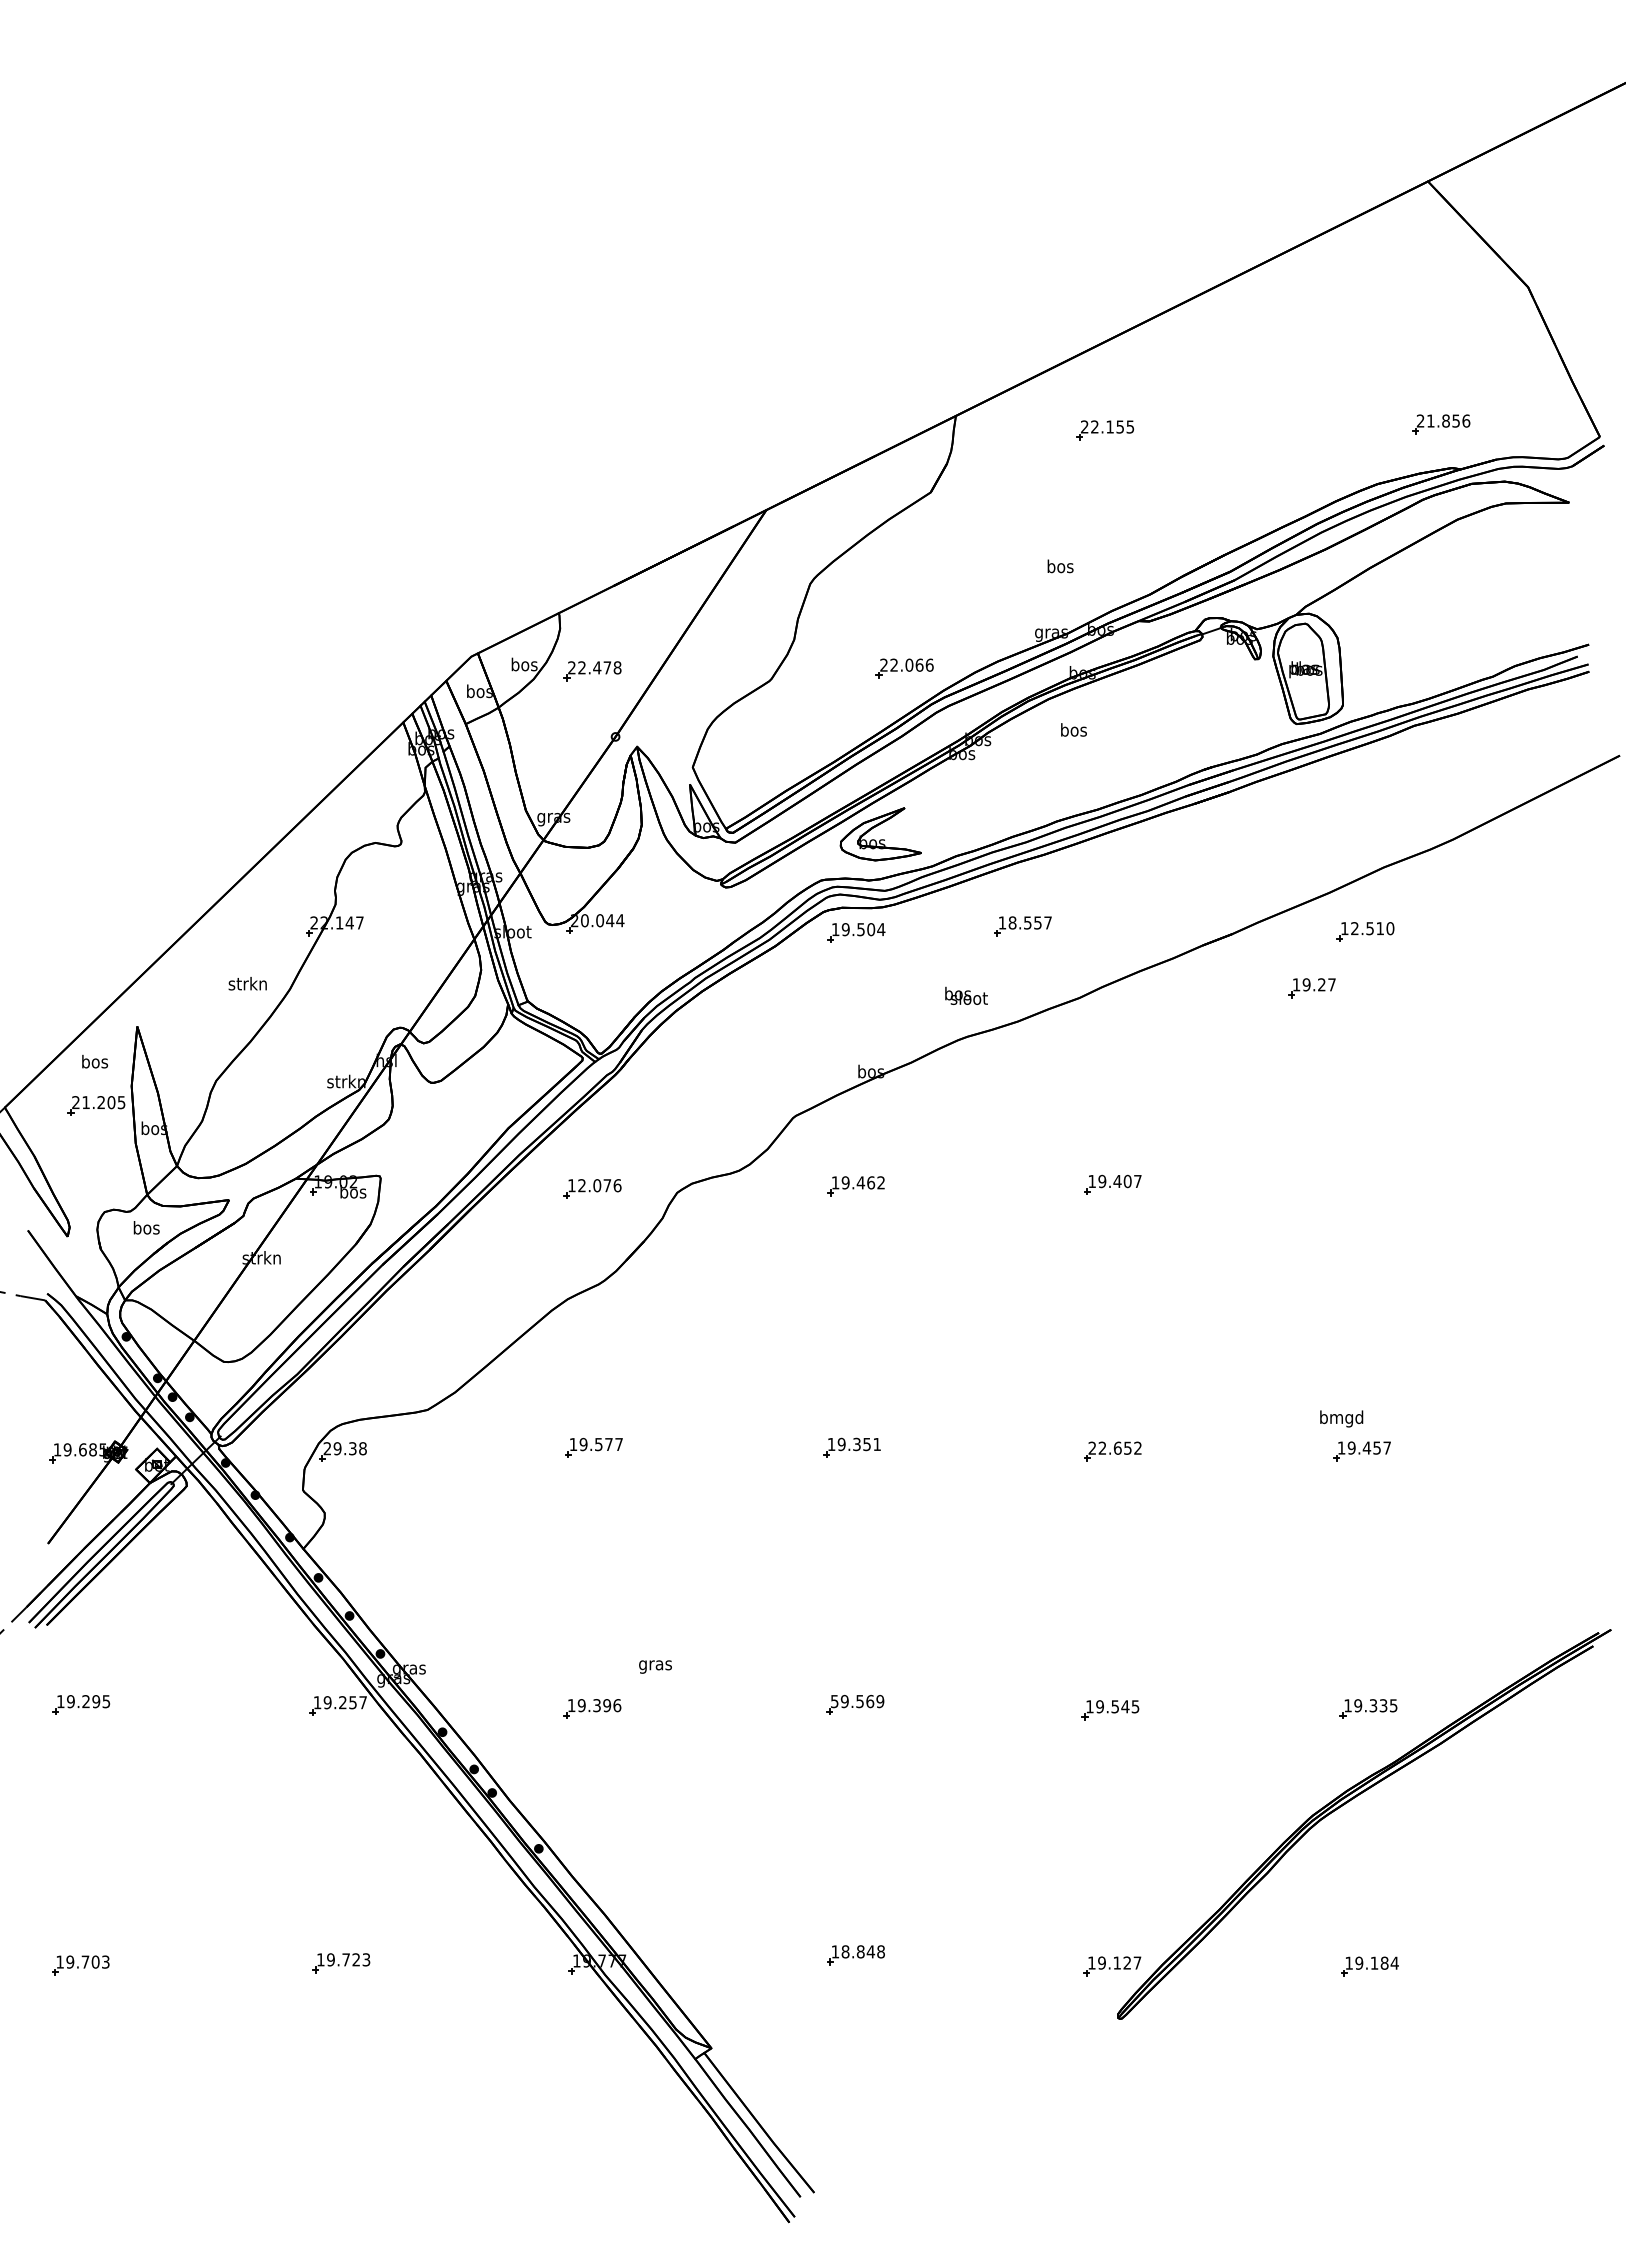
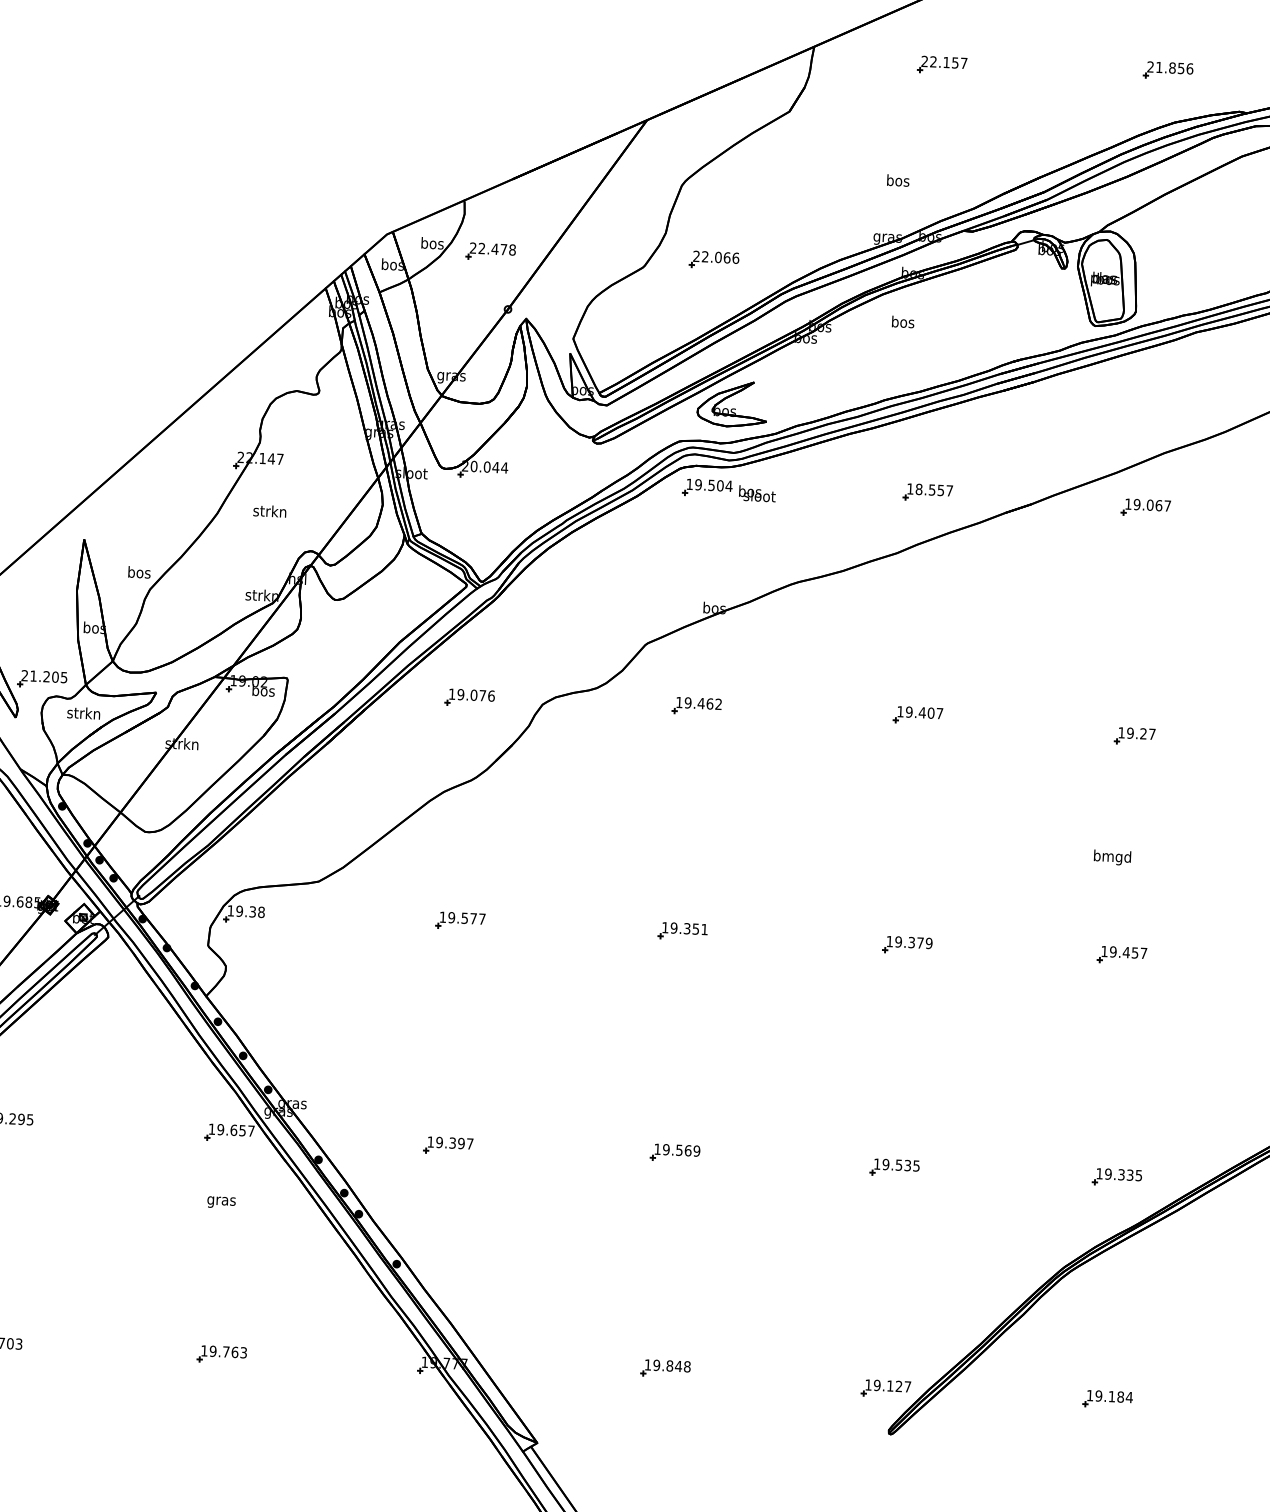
part: (1441, 424) -> (1168, 70), moved
text: (1130, 426) -> (964, 62), 22.155 -> 22.157
part: (904, 668) -> (714, 260), moved
part: (1022, 926) -> (927, 492), moved
text: (1372, 928) -> (1152, 505), 12.510 -> 19.067
text: (247, 983) -> (269, 511), moved
part: (1311, 988) -> (1134, 736), moved
text: (966, 995) -> (757, 493), moved
text: (95, 1061) -> (139, 572), moved
part: (96, 1105) -> (42, 679), moved
text: (581, 1185) -> (460, 694), 12.076 -> 19.076
text: (146, 1227) -> (84, 712), bos -> strkn
text: (1341, 1418) -> (1112, 857), moved
text: (1114, 1447) -> (908, 941), 22.652 -> 19.379
text: (327, 1448) -> (230, 910), 29.38 -> 19.38
text: (655, 1666) -> (221, 1202), moved
text: (834, 1701) -> (657, 1149), 59.569 -> 19.569
text: (342, 1702) -> (233, 1130), 19.257 -> 19.657
text: (617, 1705) -> (470, 1143), 19.396 -> 19.397
text: (1125, 1706) -> (907, 1165), 19.545 -> 19.535
text: (845, 1951) -> (656, 1365), 18.848 -> 19.848
text: (356, 1959) -> (235, 1352), 19.723 -> 19.763

